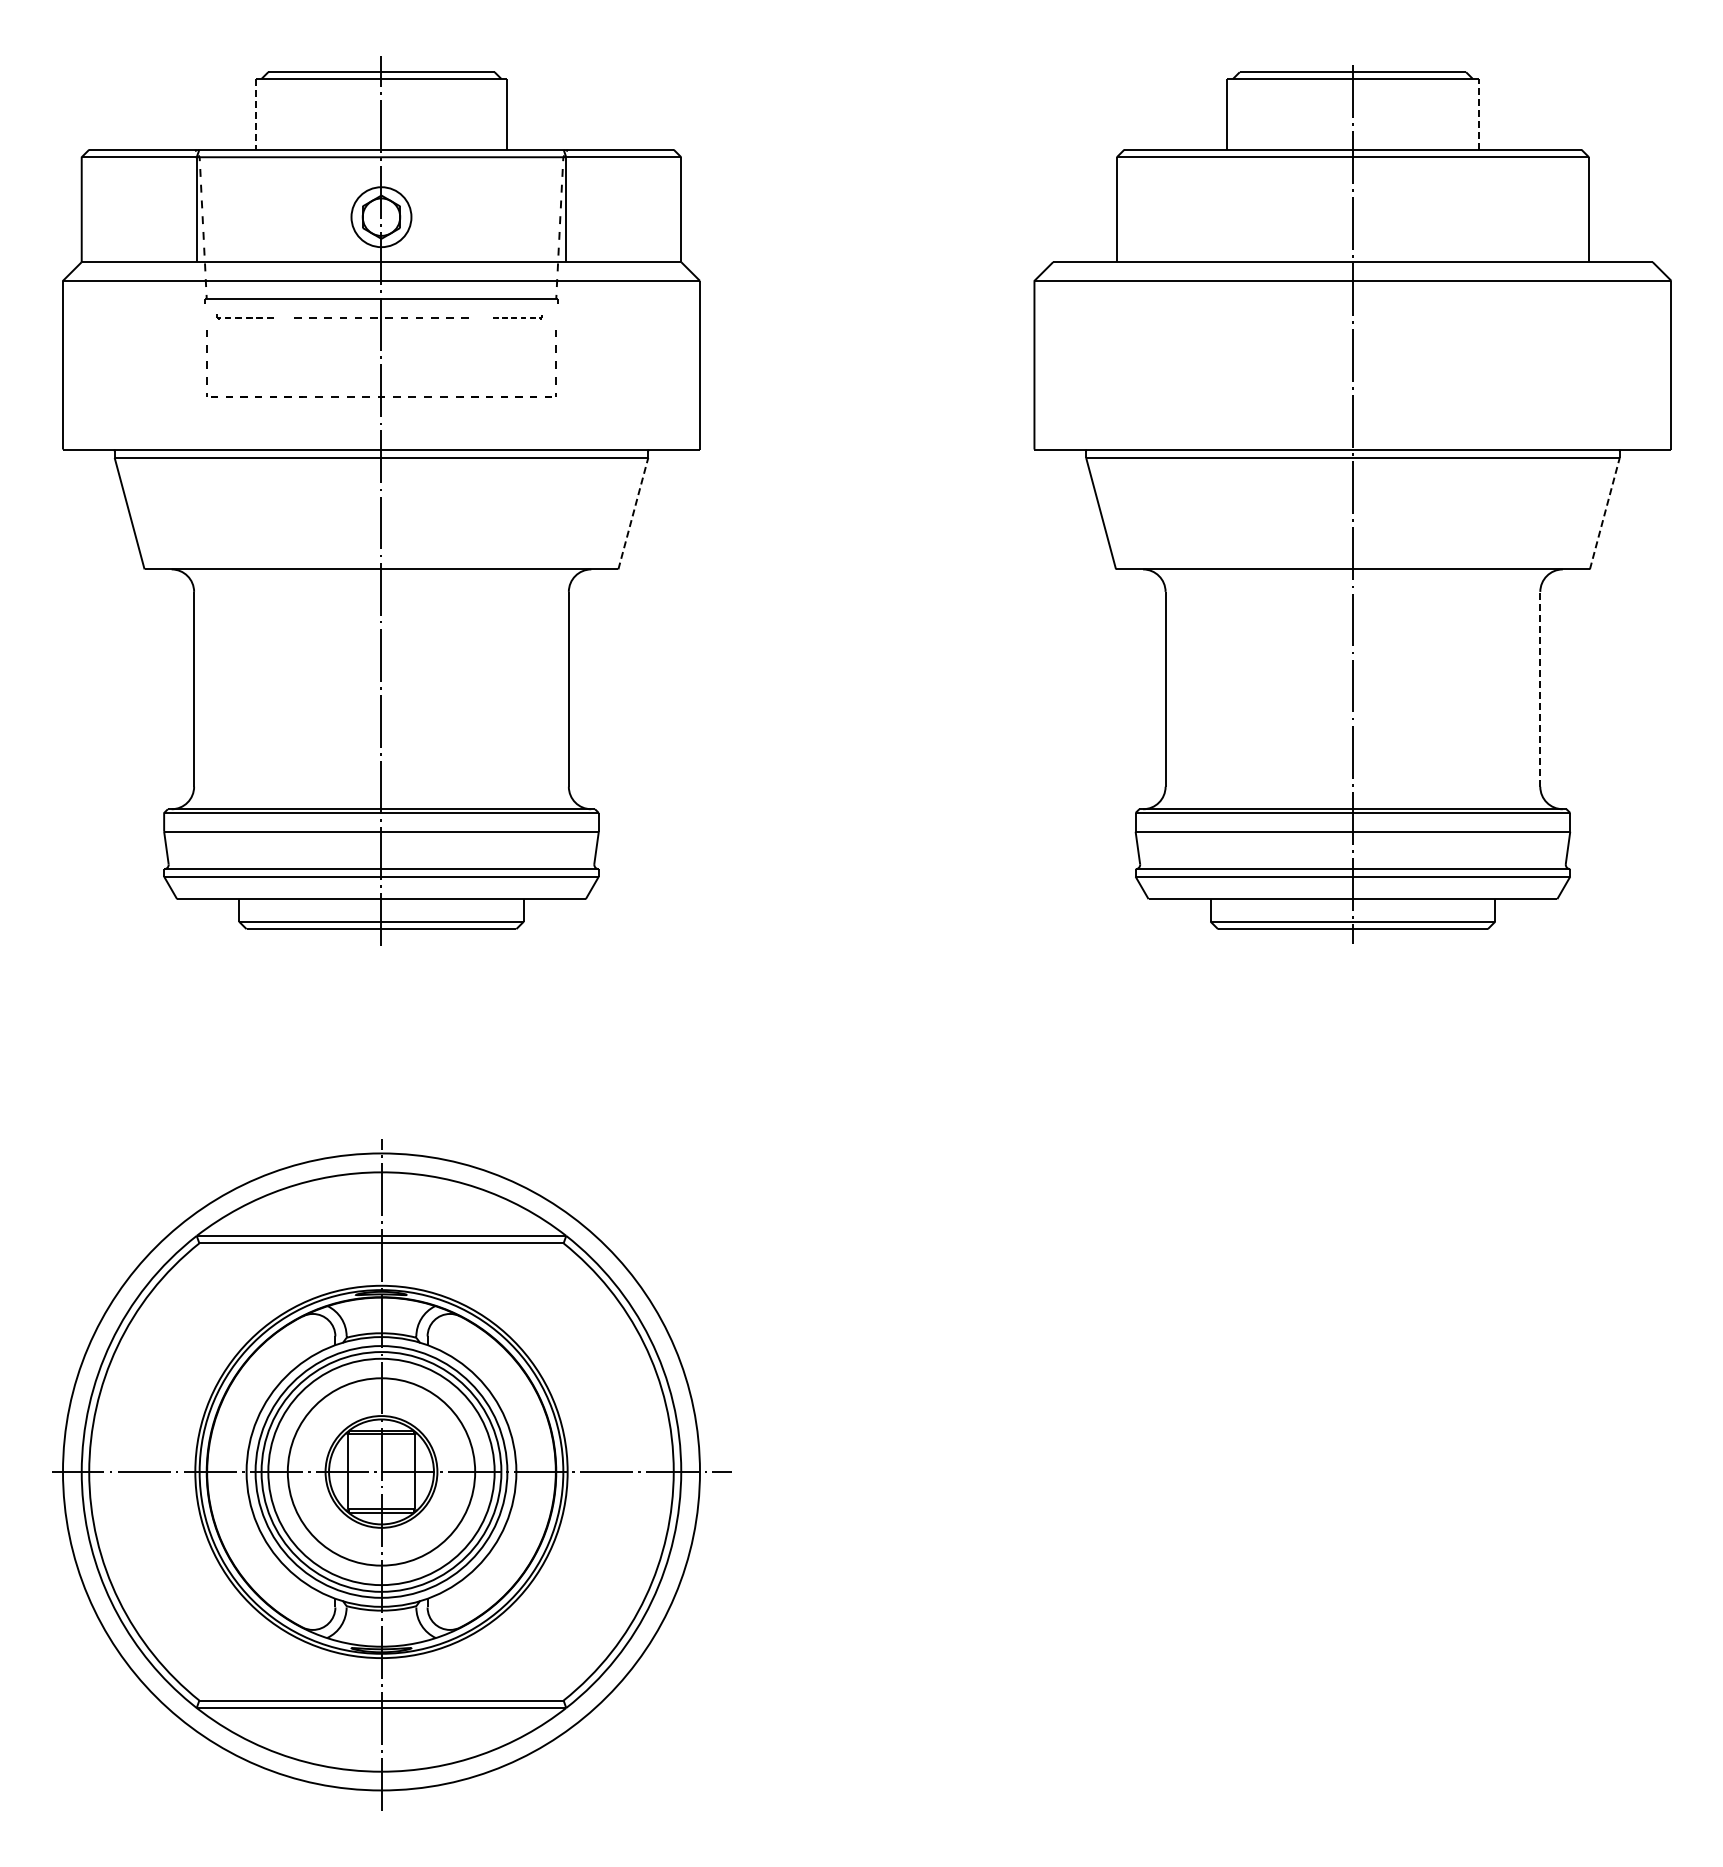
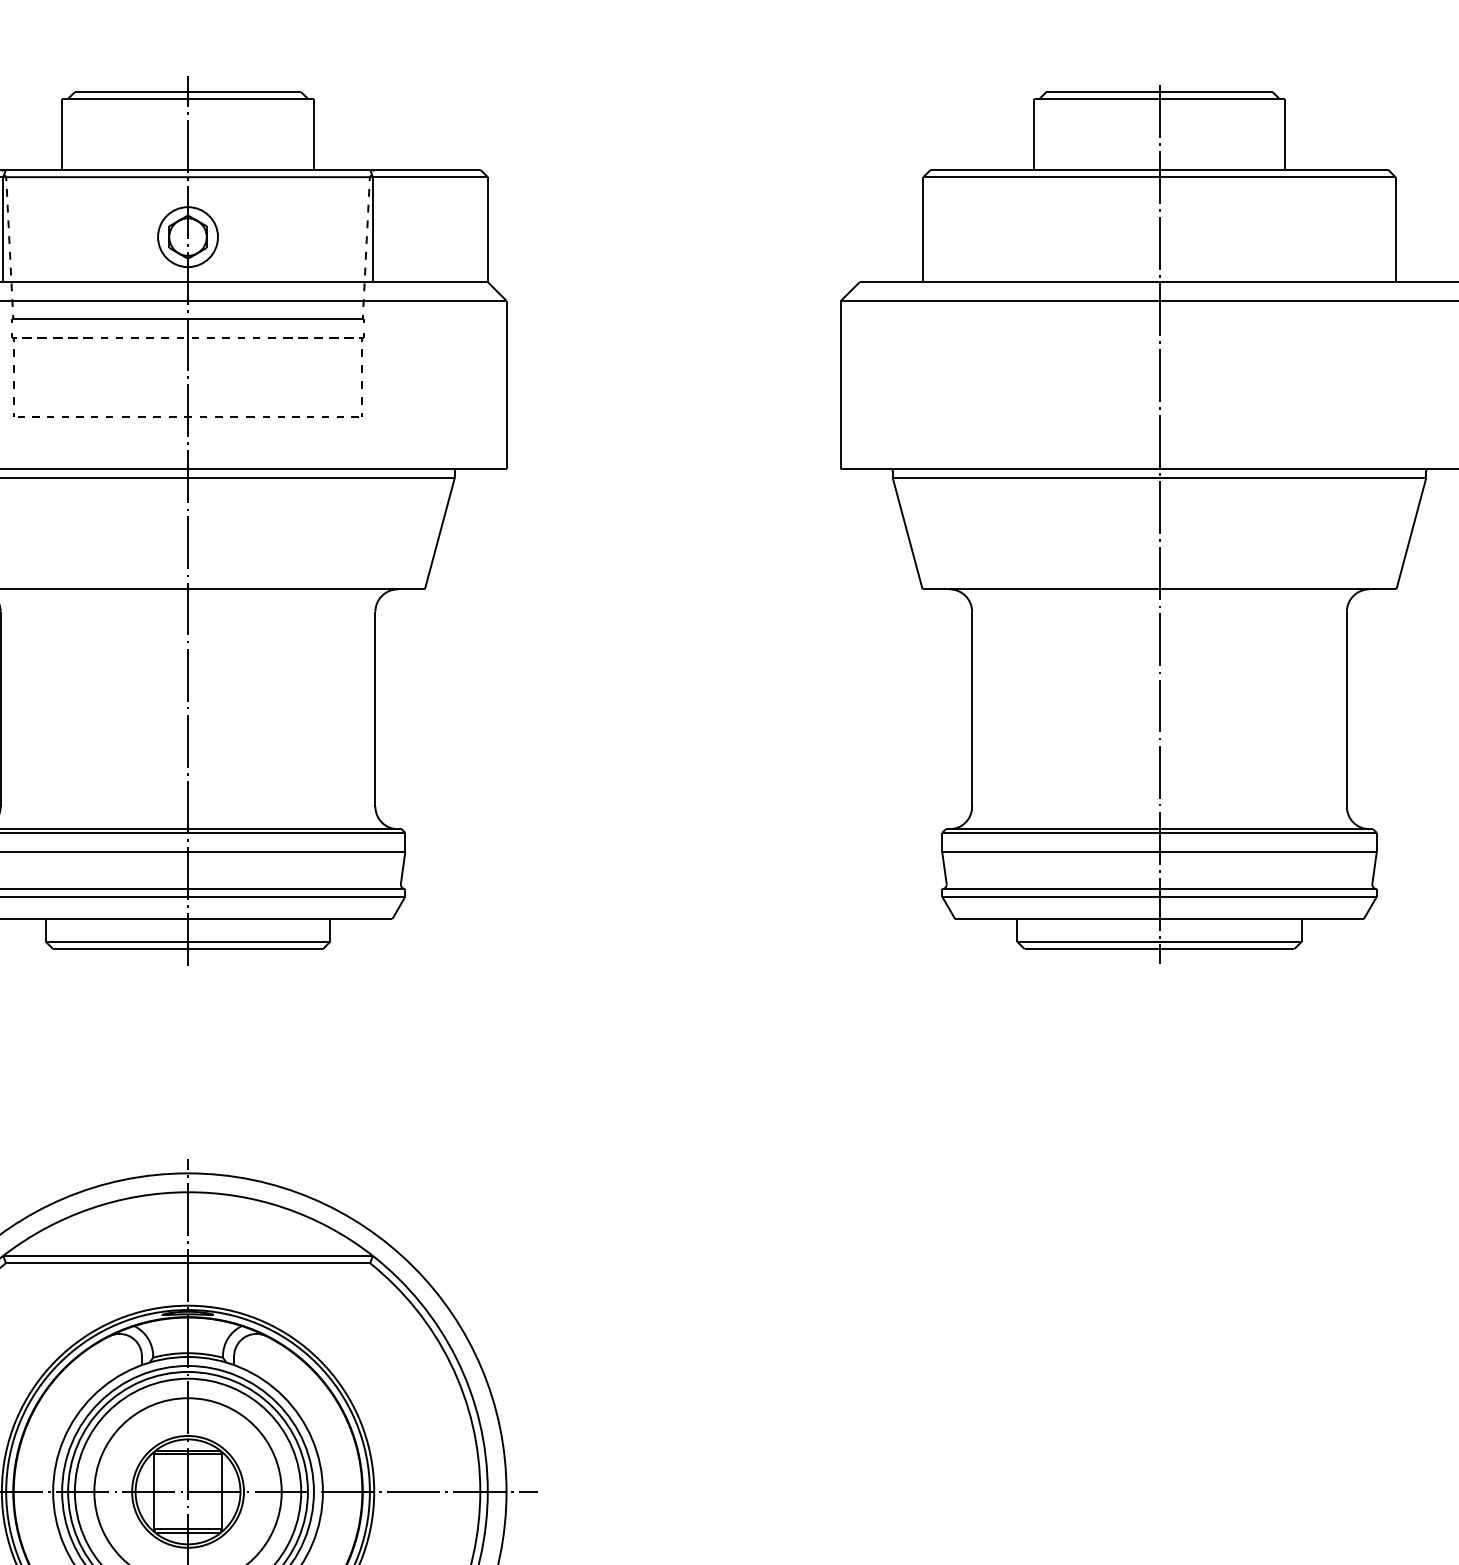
line: (1478, 113) -> (1285, 133), dashed -> solid
line: (255, 114) -> (62, 134), dashed -> solid
part: (244, 317) -> (51, 337), size x1.43
part: (517, 317) -> (324, 337), size x1.67
line: (633, 513) -> (440, 533), dashed -> solid
line: (1604, 513) -> (1411, 533), dashed -> solid
line: (1540, 688) -> (1347, 708), dashed -> solid

